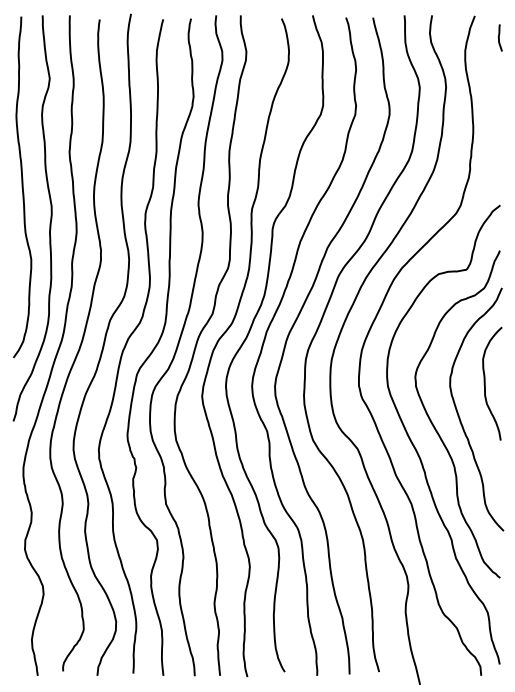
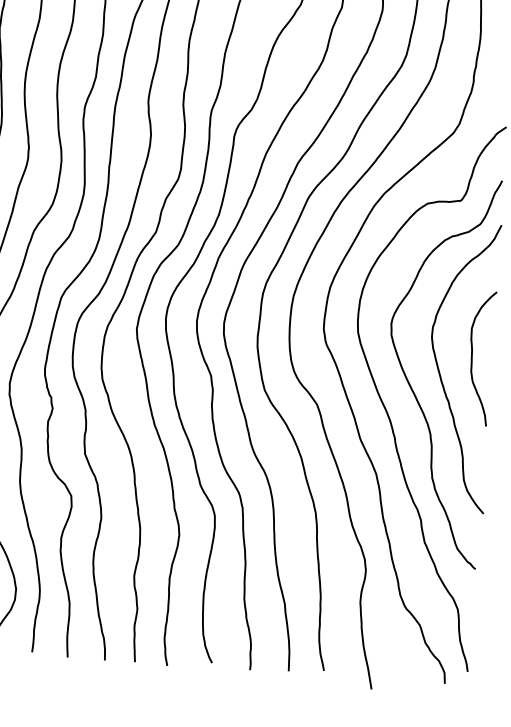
curve: (485, 383) -> (472, 357), moved

